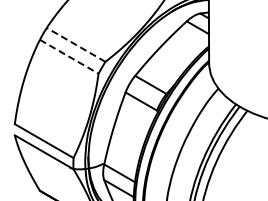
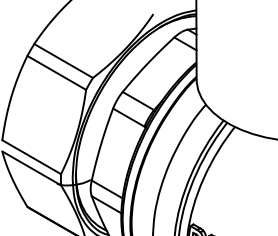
line: (75, 45) -> (63, 61), dashed -> solid
line: (68, 56) -> (56, 72), dashed -> solid

